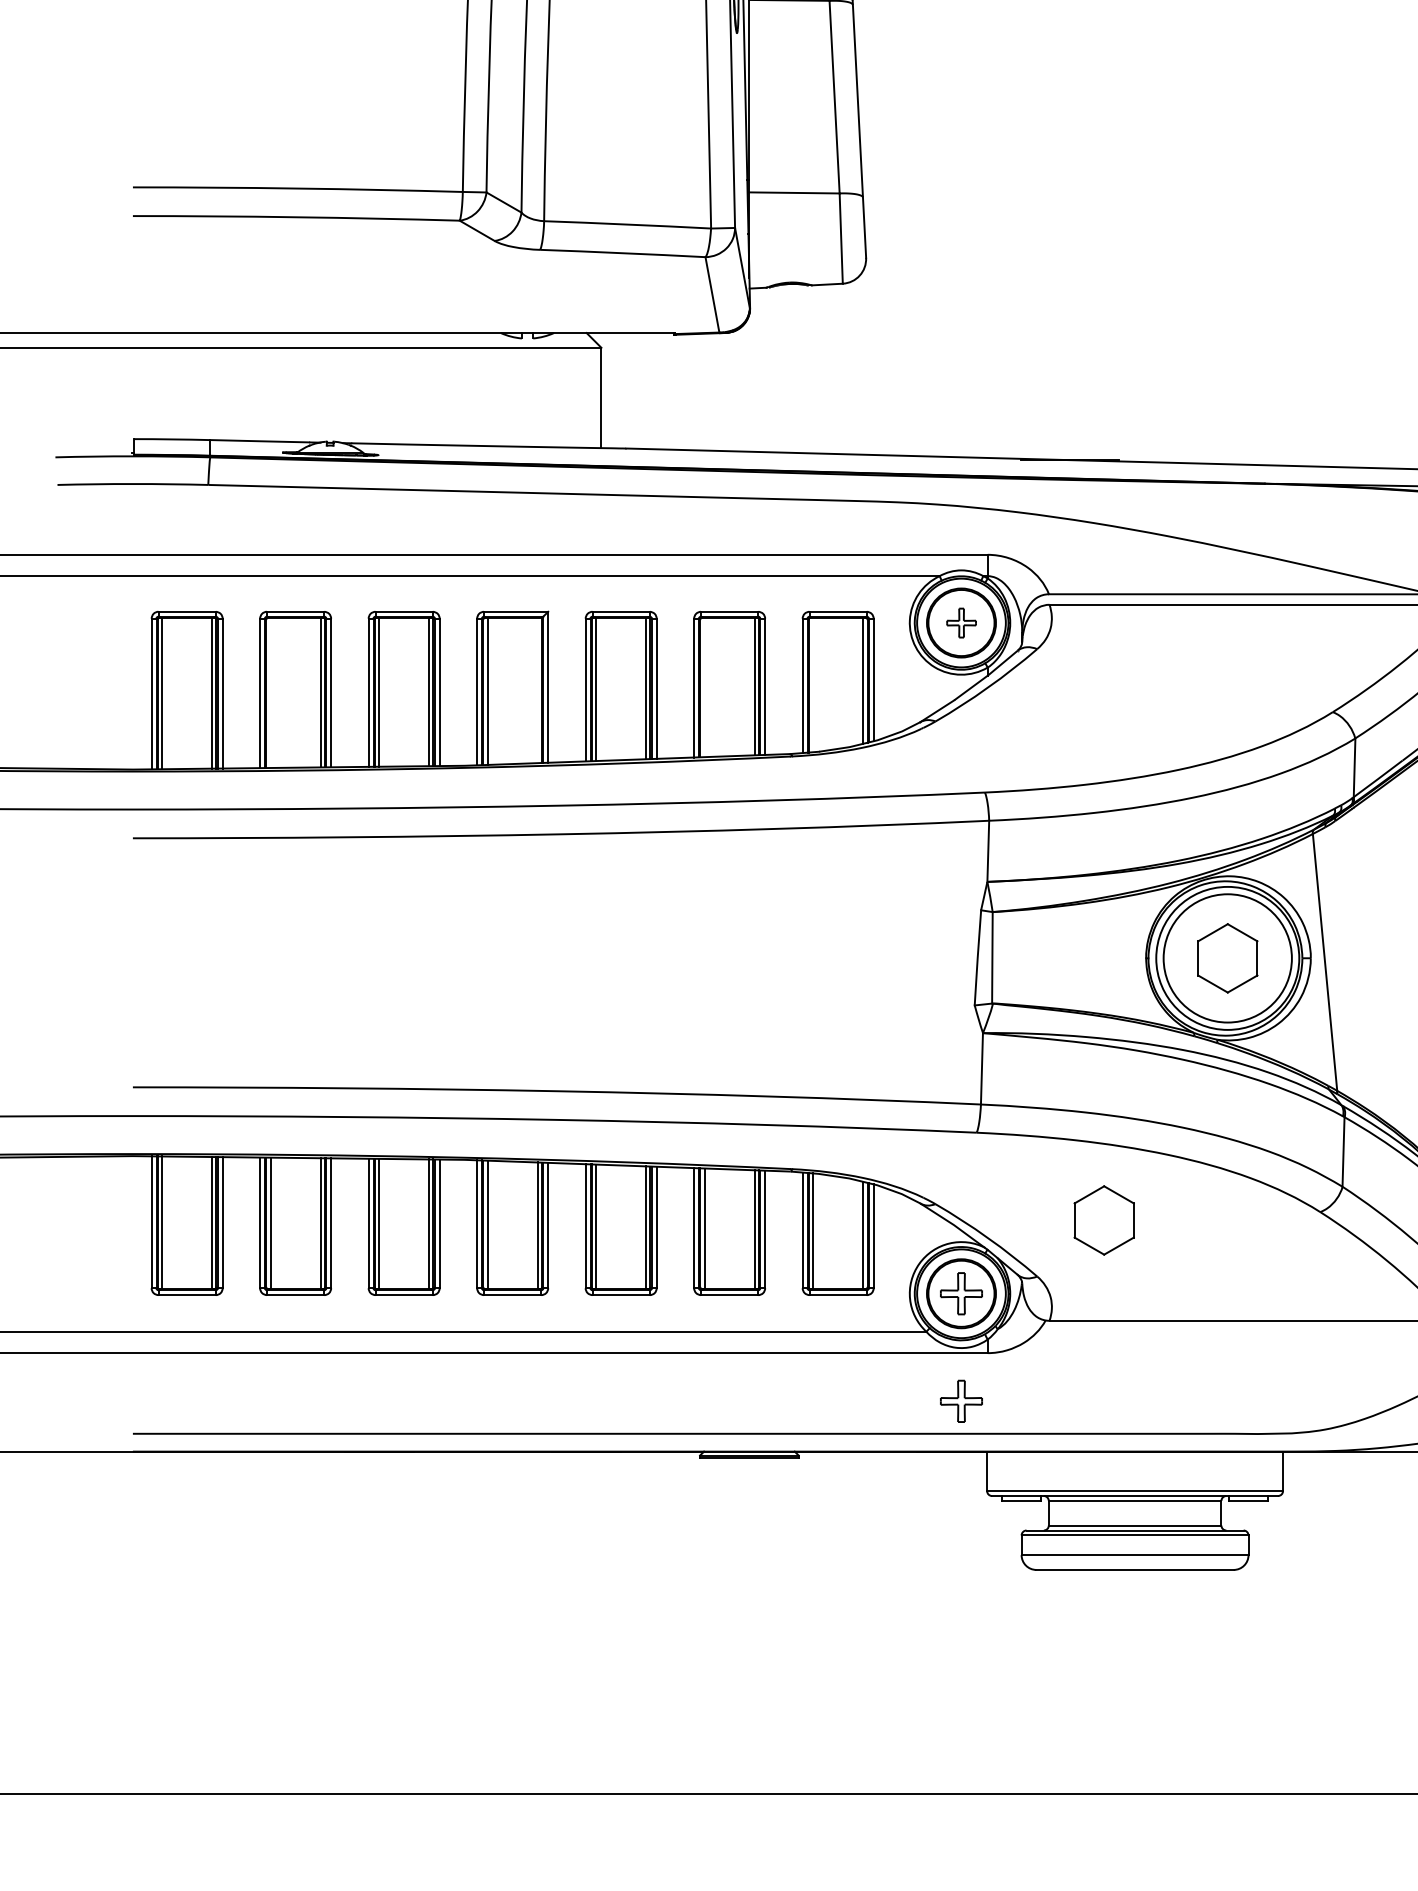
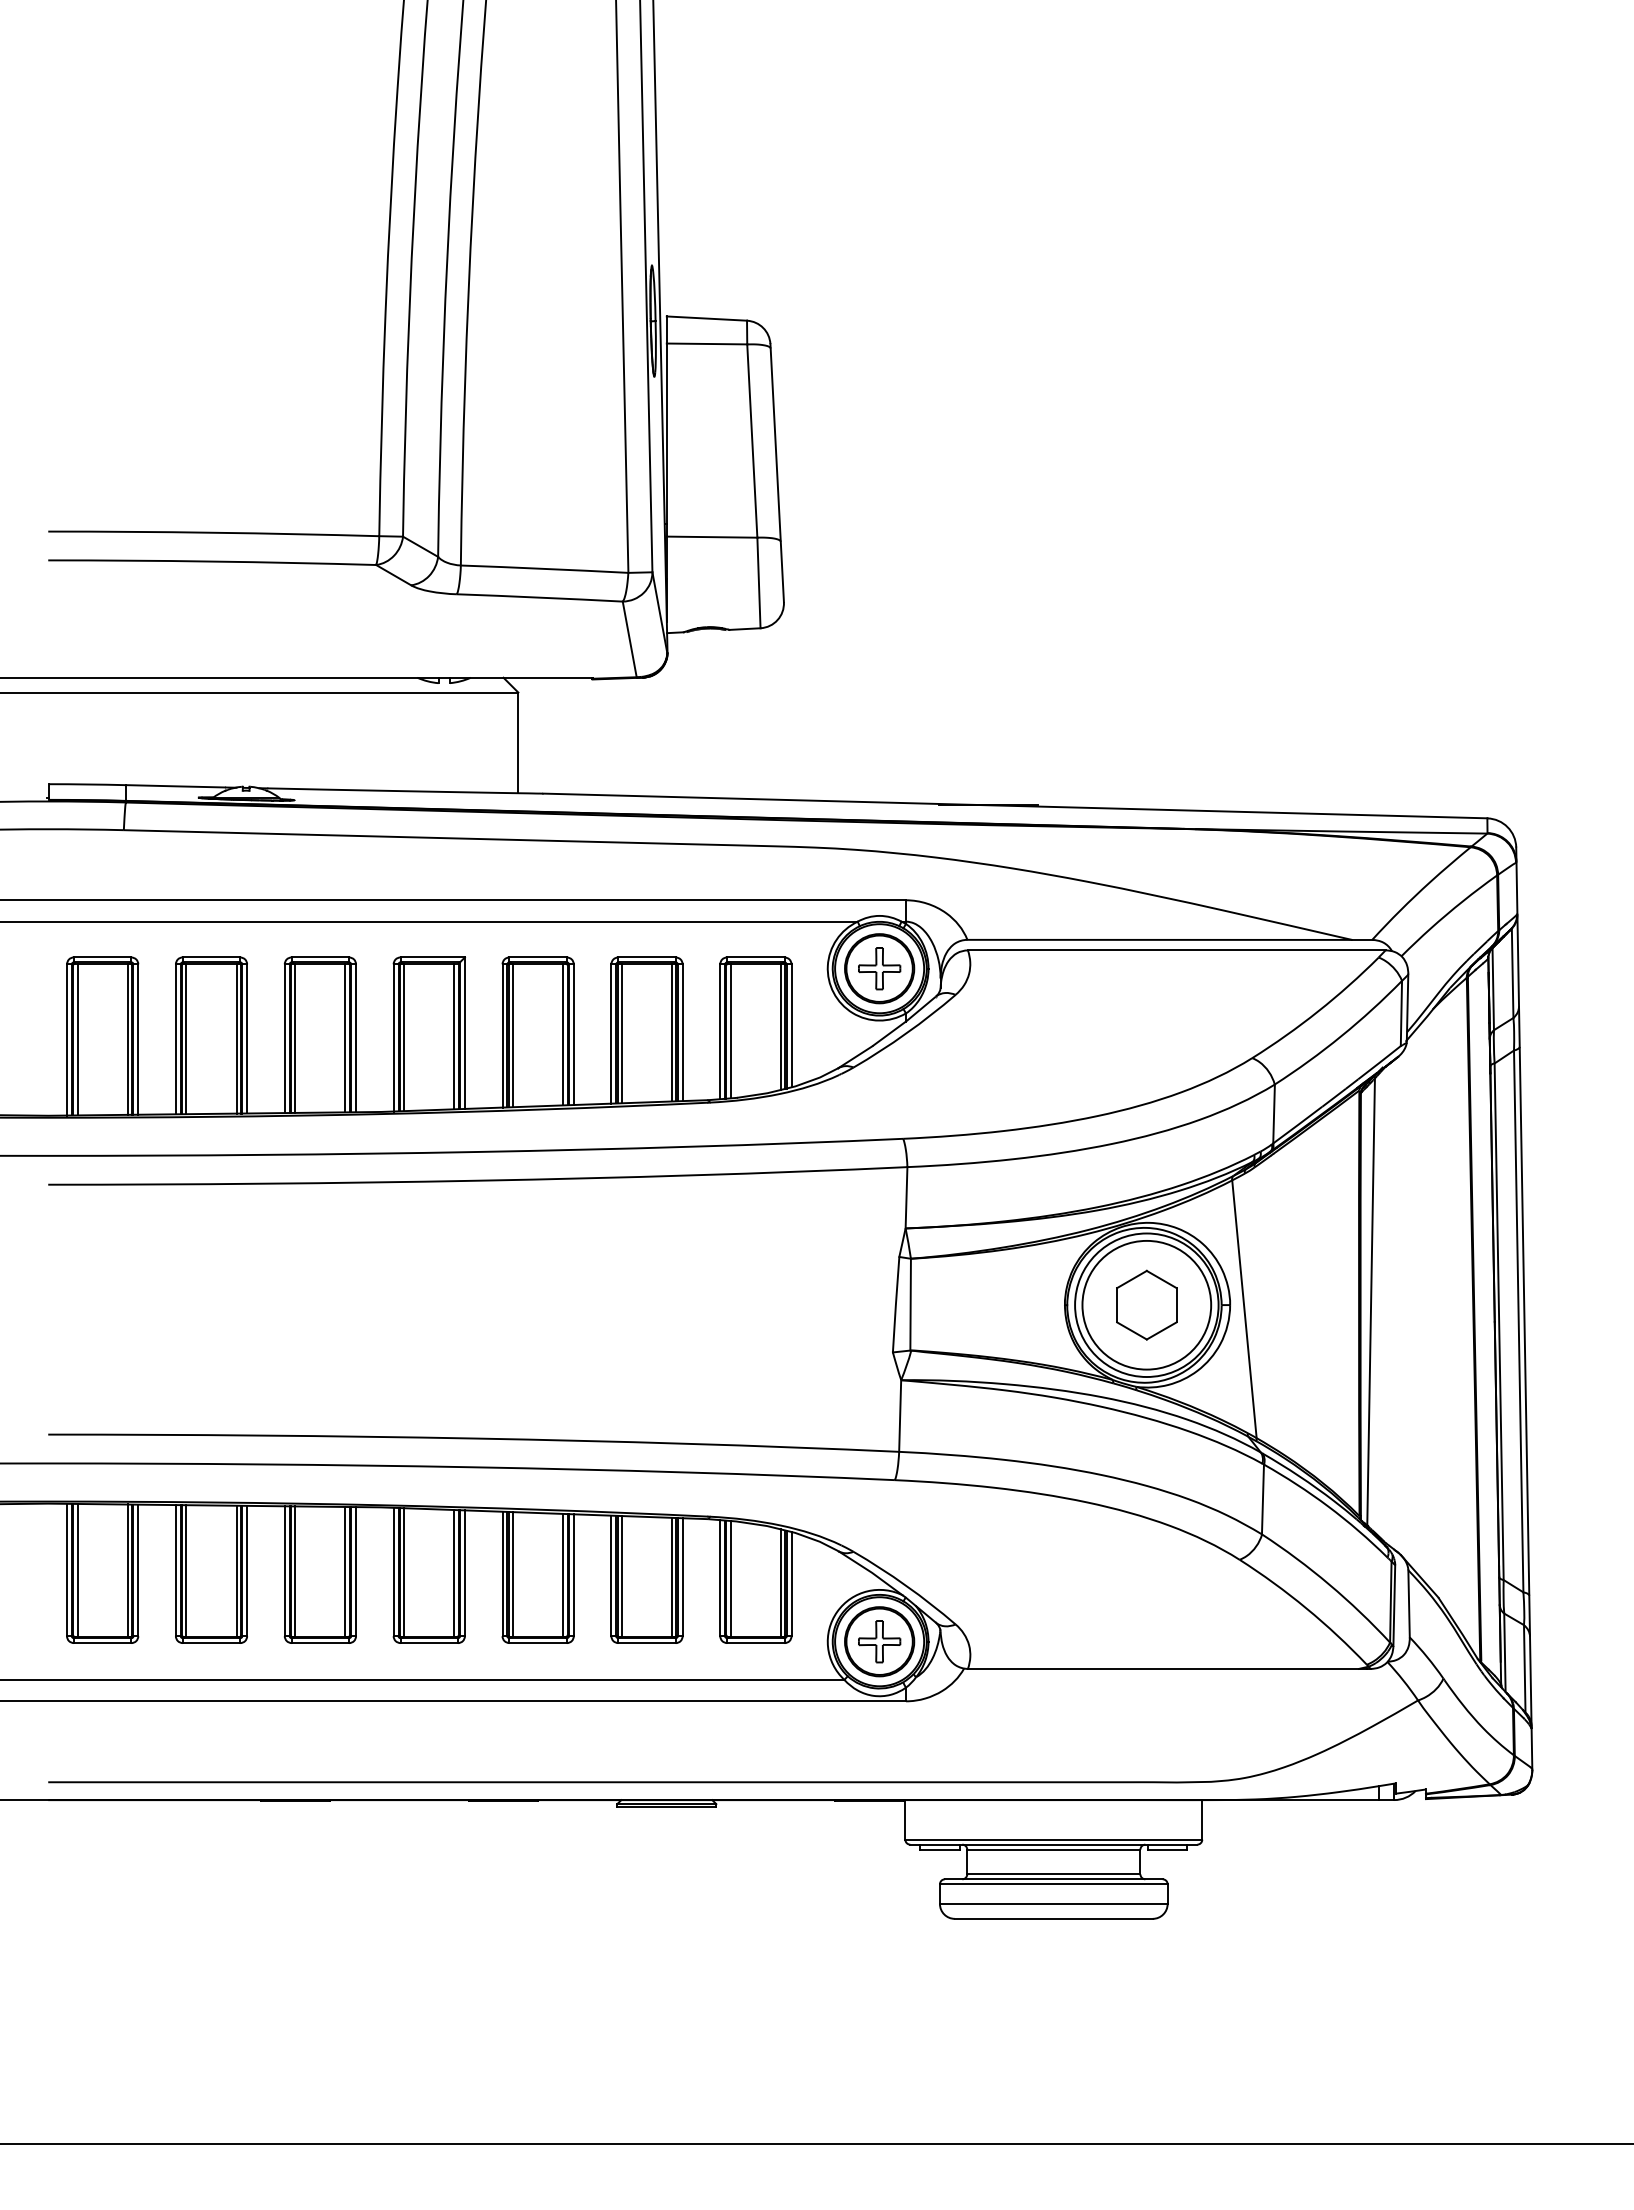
part: (961, 622) -> (879, 968), size x1.43
line: (812, 684) -> (730, 1030), added
line: (704, 687) -> (621, 1033), added
line: (537, 690) -> (454, 1036), added
line: (270, 692) -> (186, 1038), added
part: (1103, 1219) -> (1022, 1567), removed
part: (961, 1401) -> (879, 1749), removed

